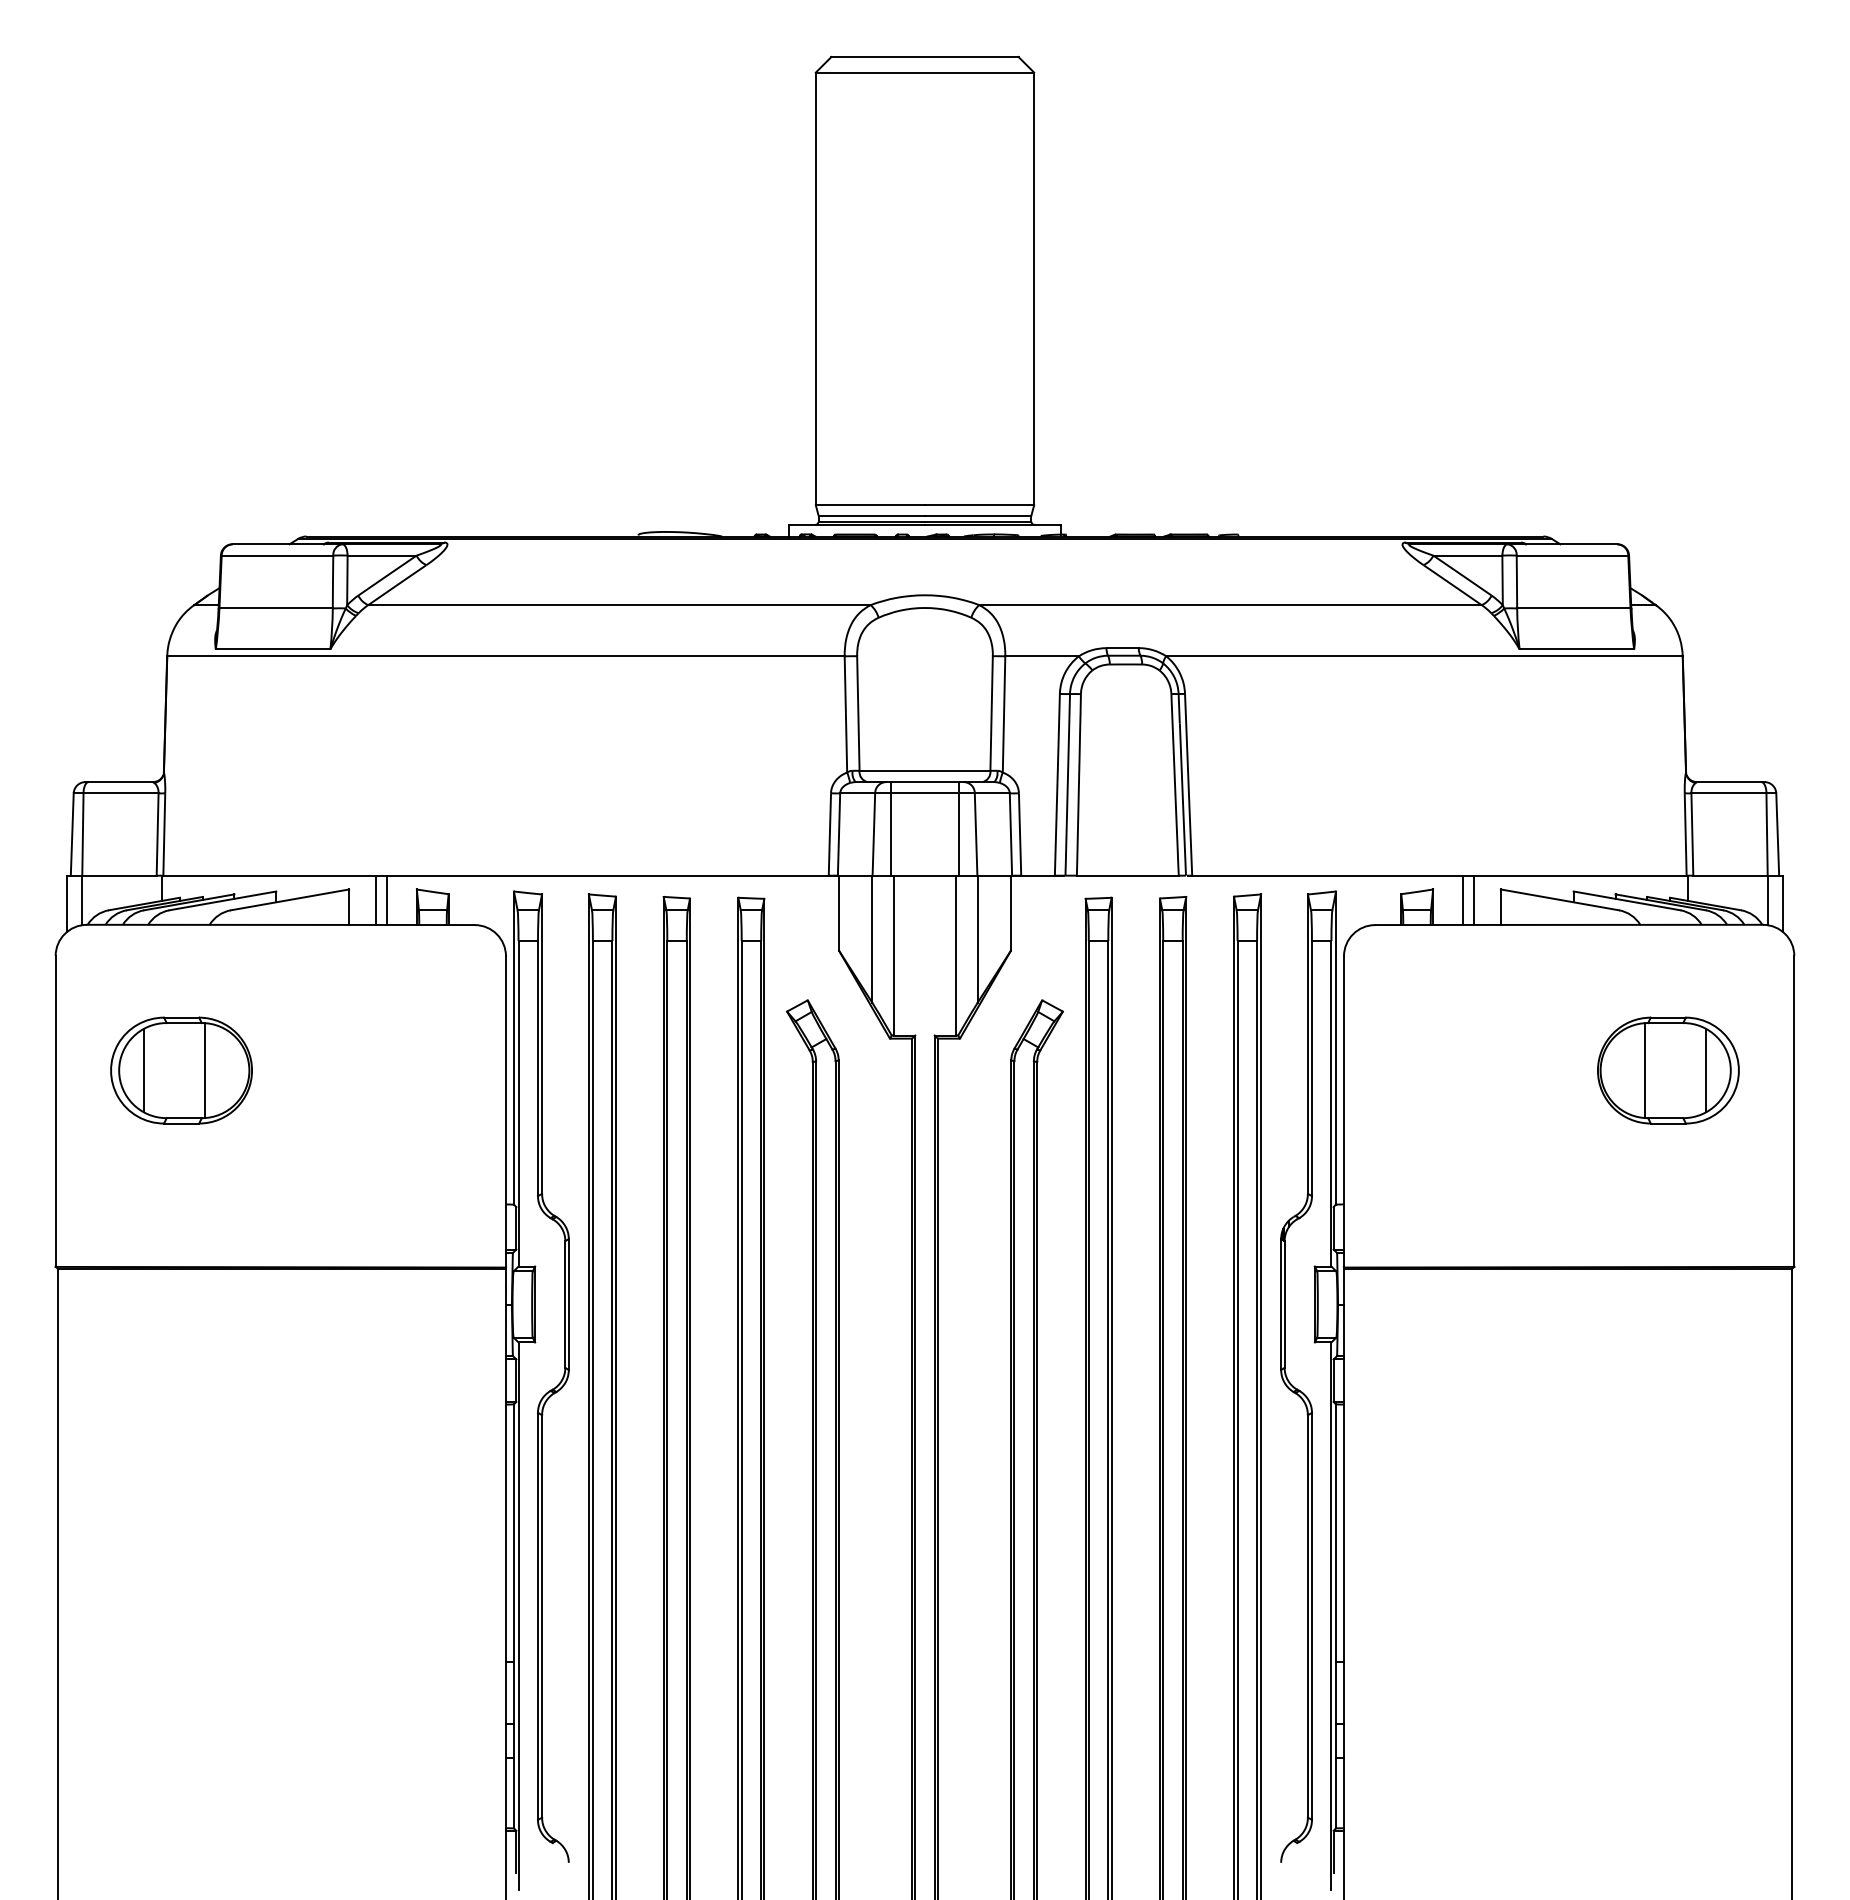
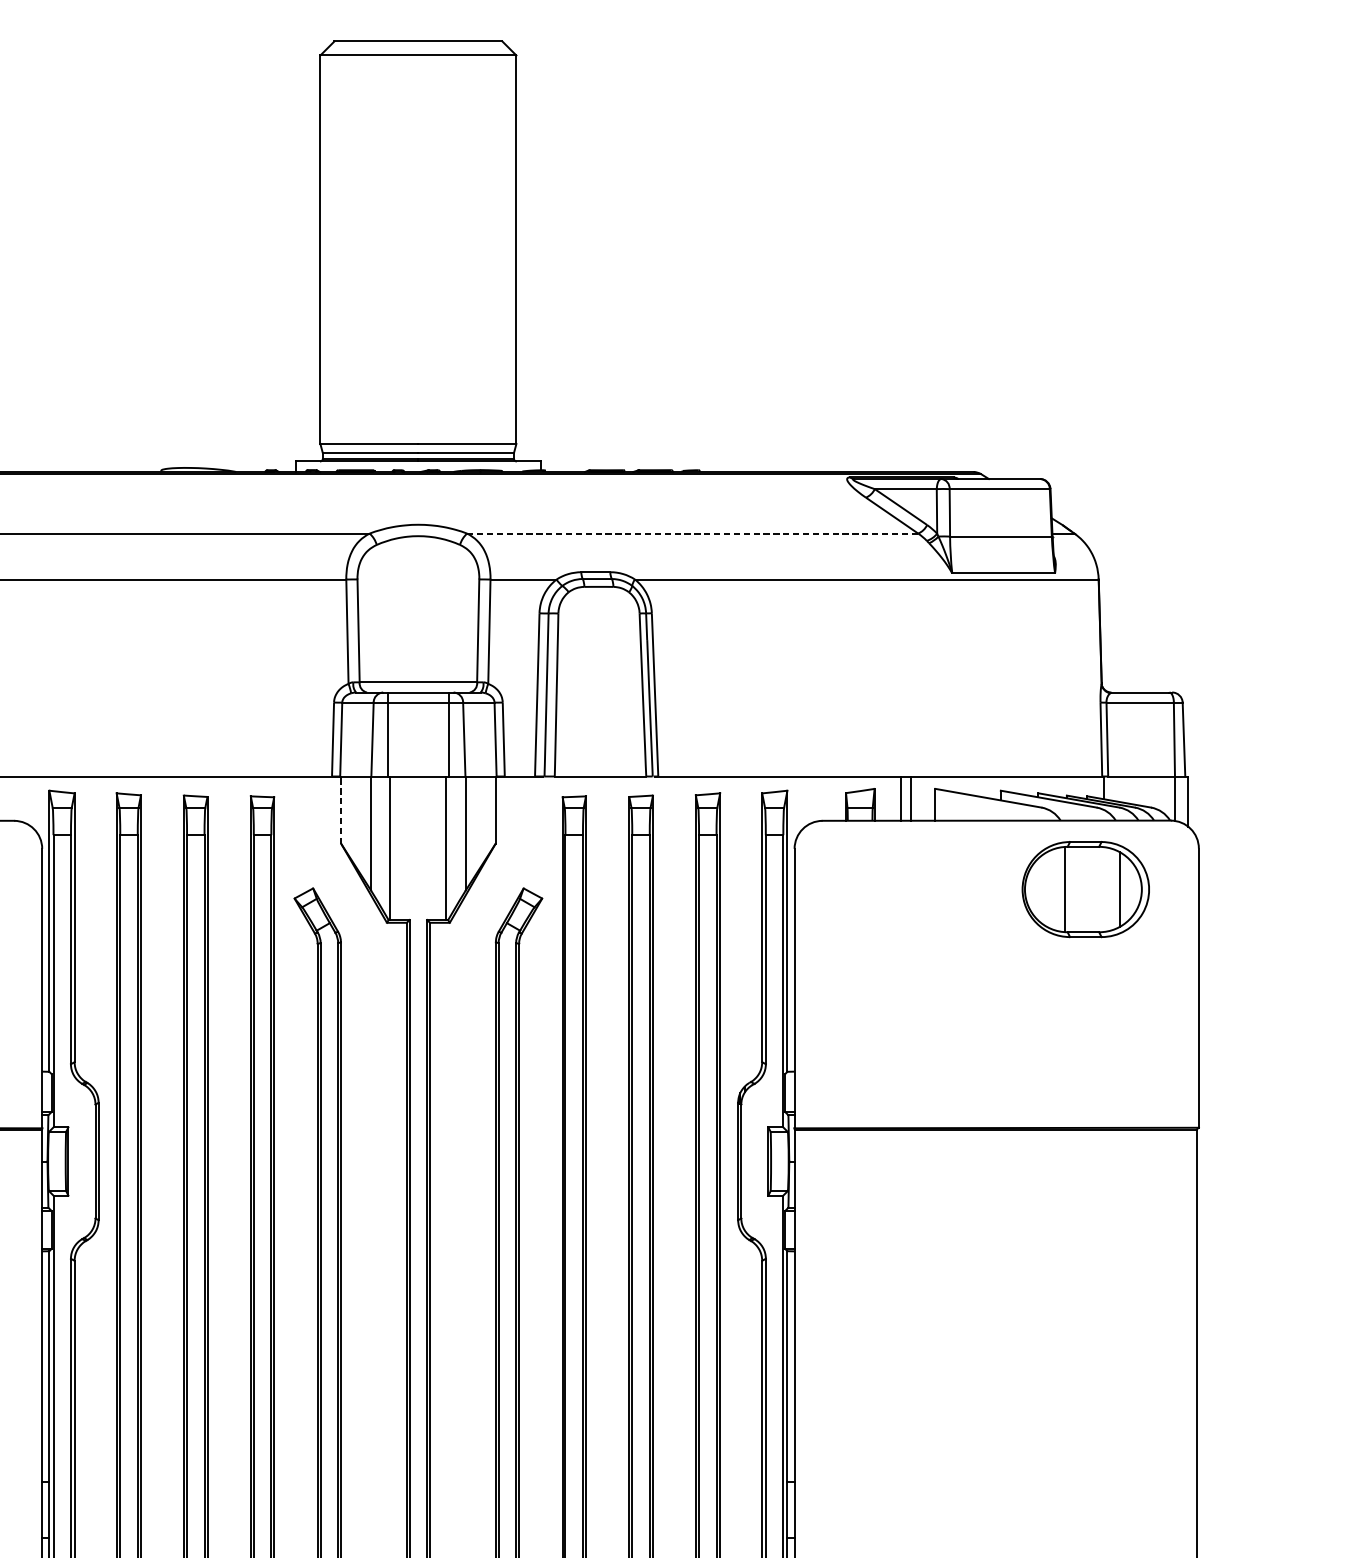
line: (1230, 605) -> (692, 533), solid -> dashed
line: (839, 913) -> (341, 810), solid -> dashed
part: (1668, 1070) -> (1085, 889), moved

